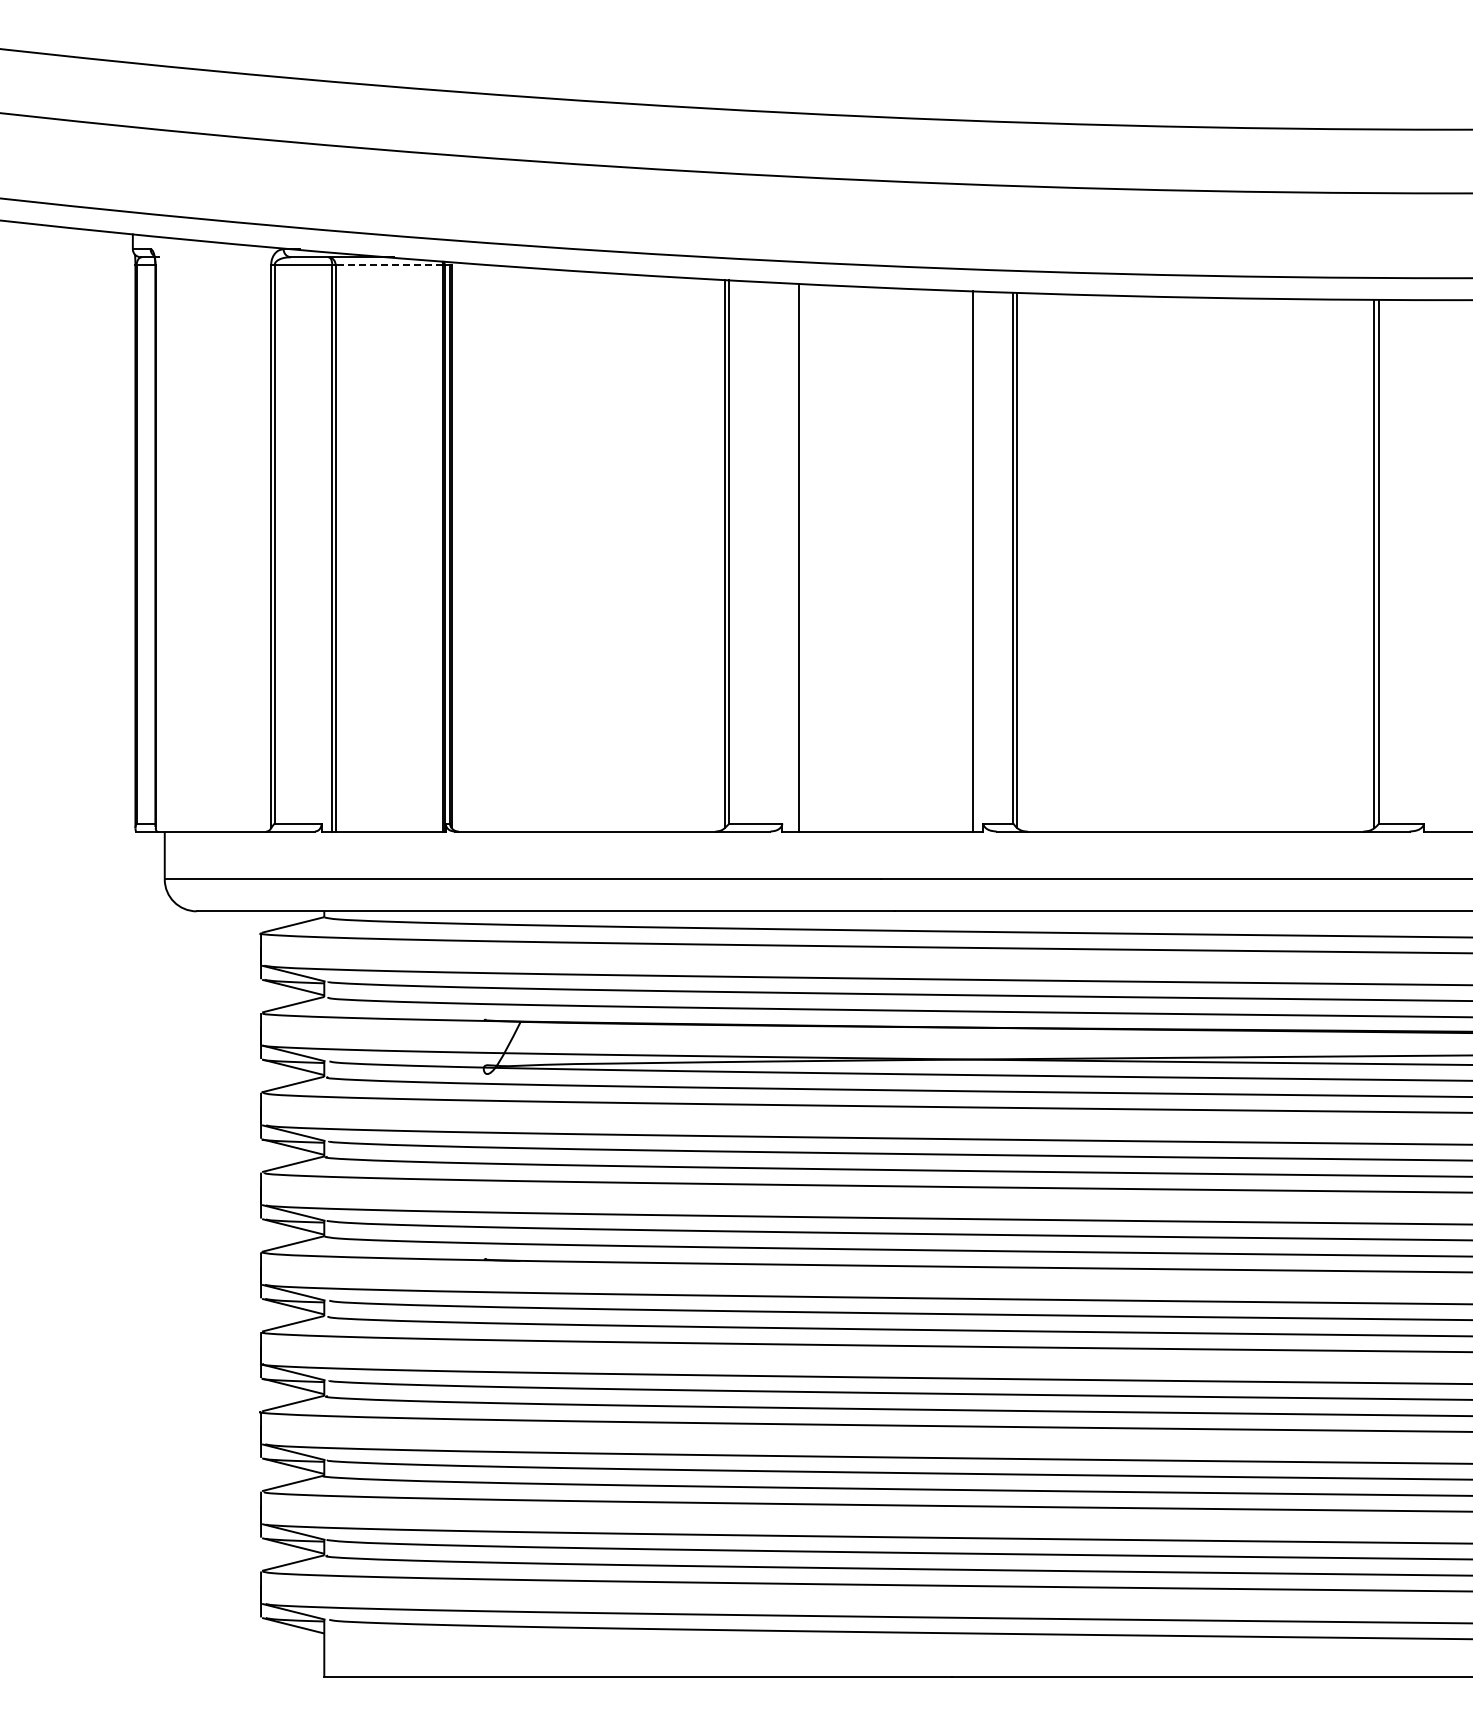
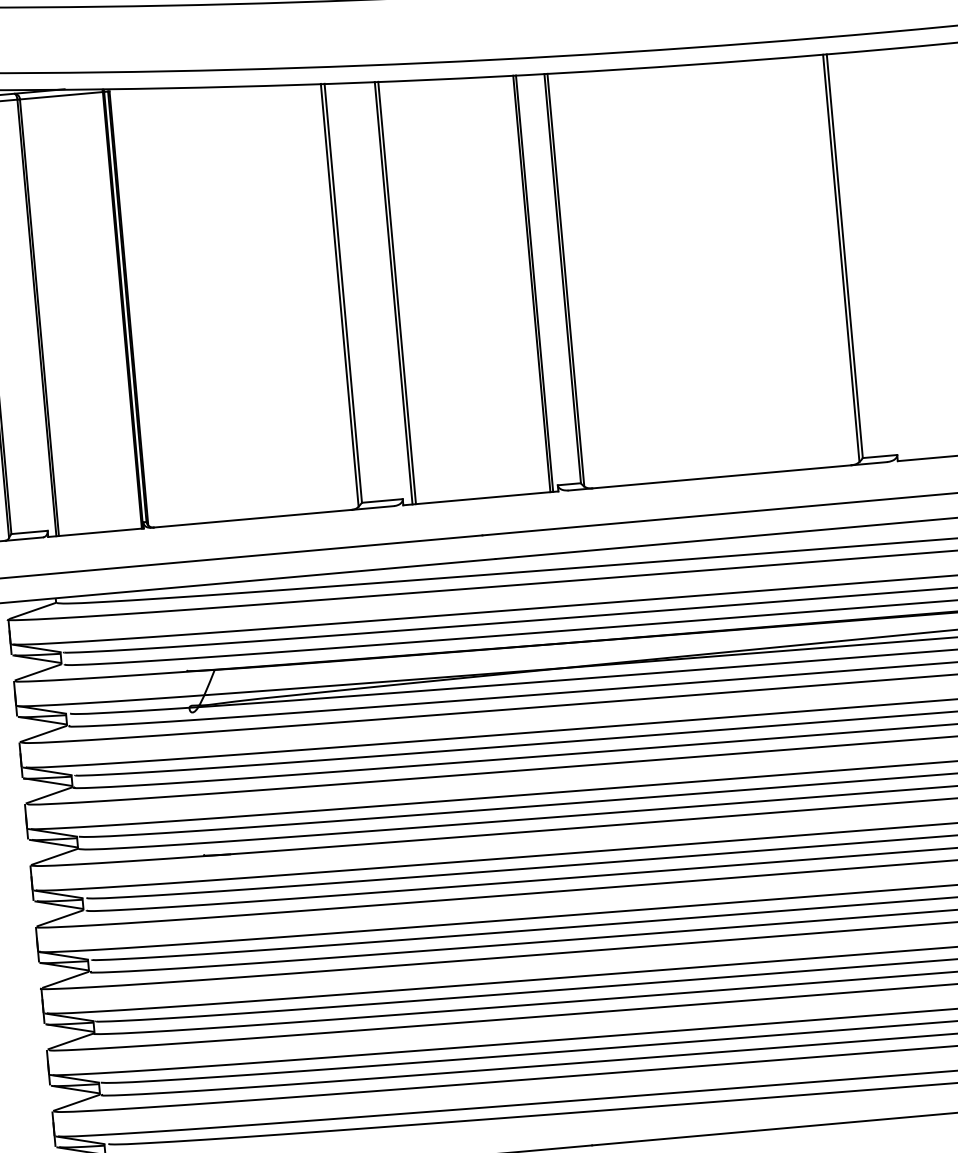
line: (389, 265) -> (61, 95), dashed -> solid
line: (794, 557) -> (393, 293), added
line: (976, 561) -> (534, 283), added

